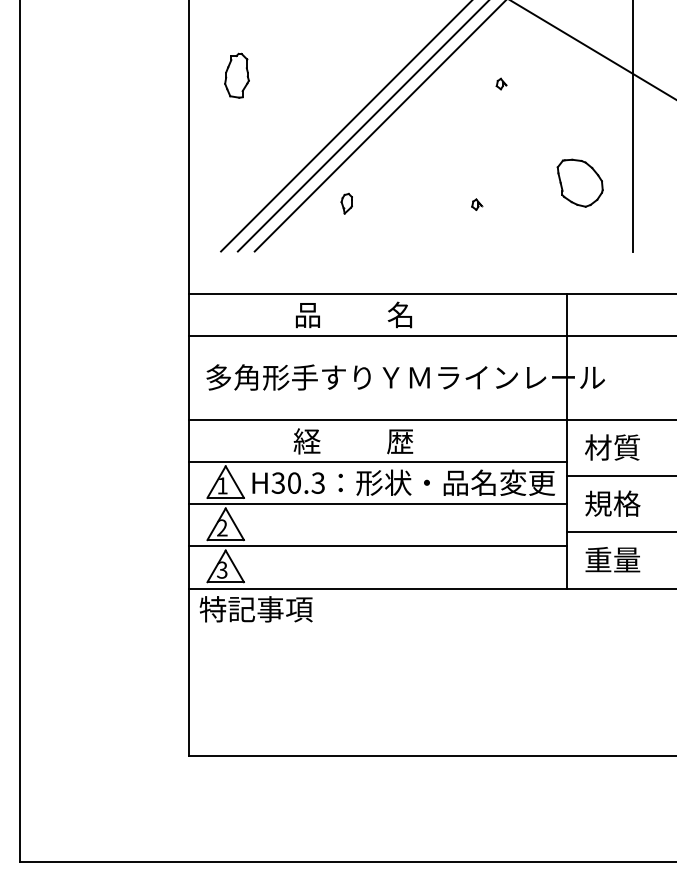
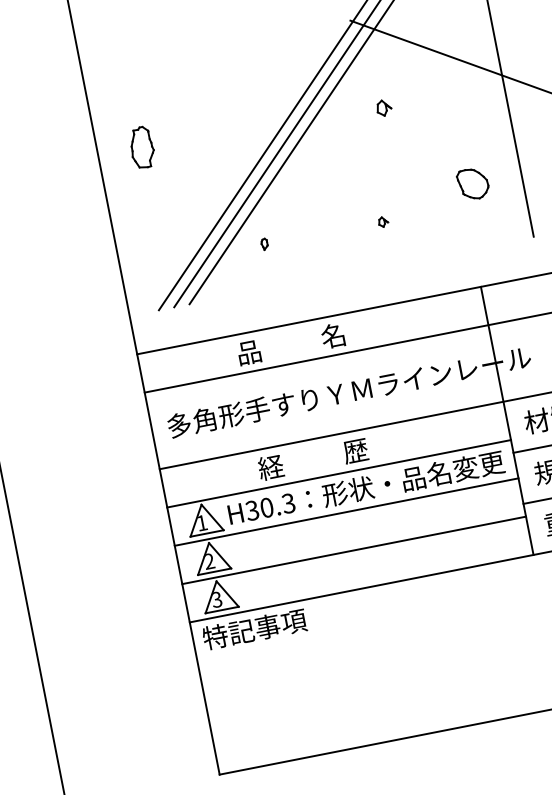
part: (501, 83) -> (383, 107), size x1.6
part: (579, 182) -> (472, 183), size x0.7
part: (346, 203) -> (264, 244), size x0.6

